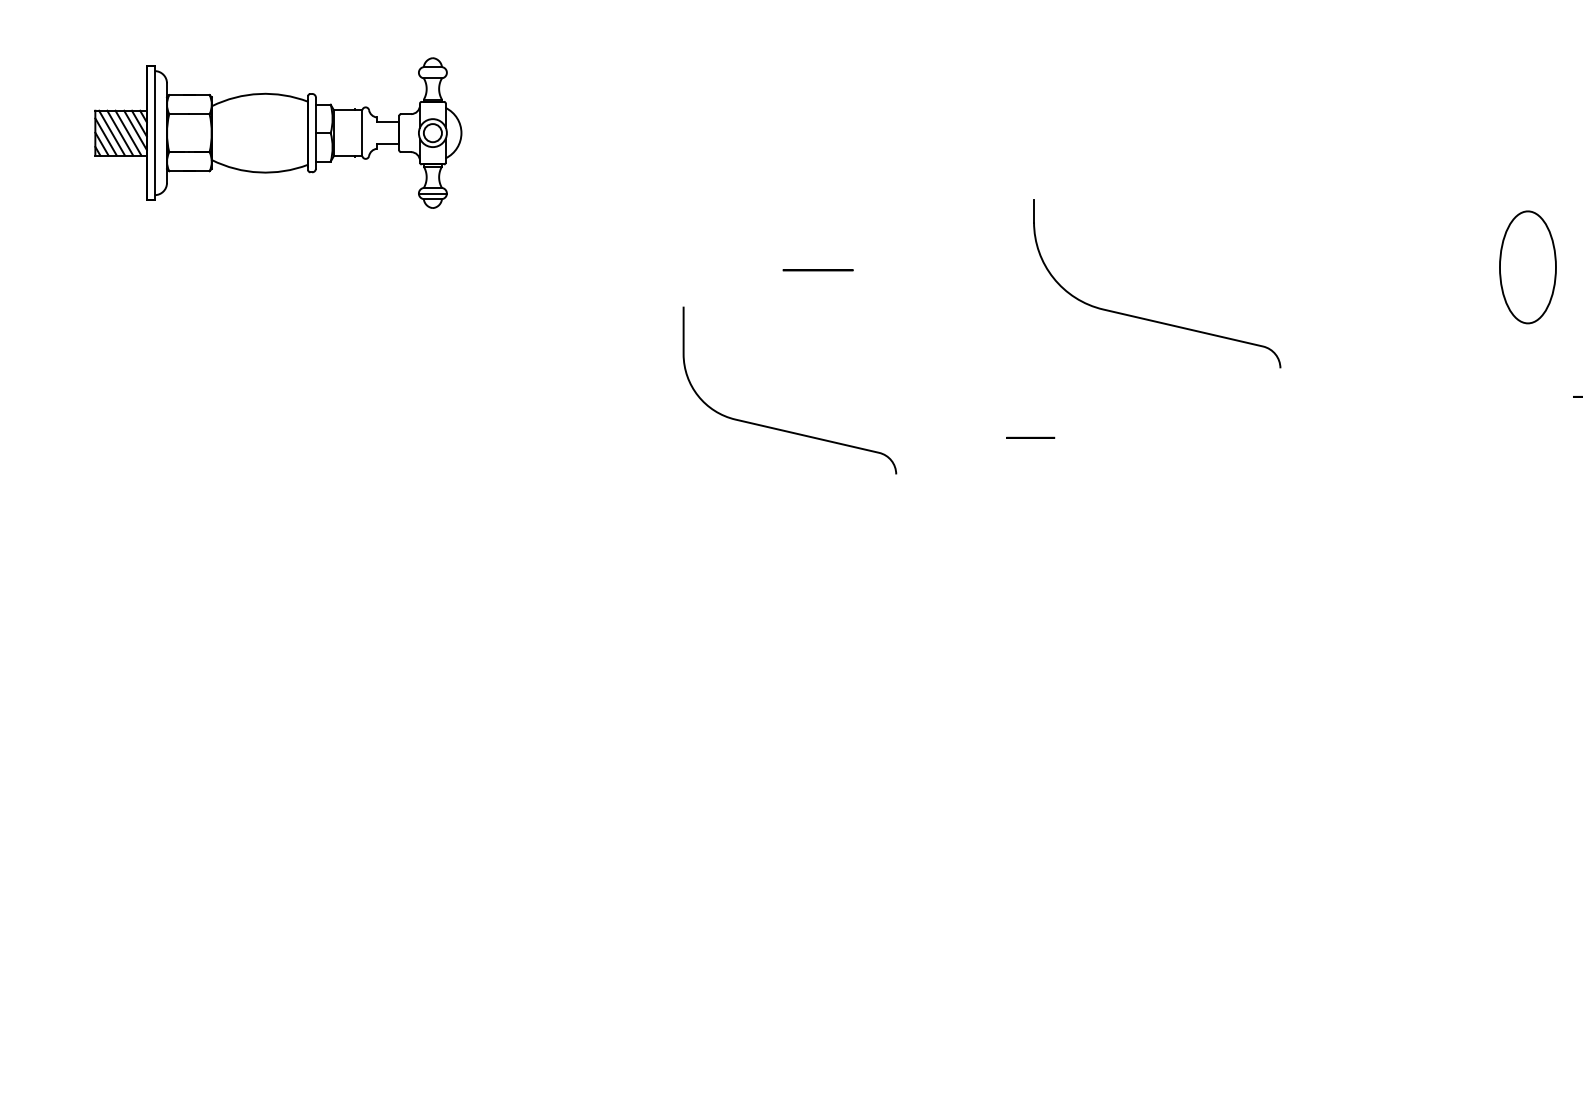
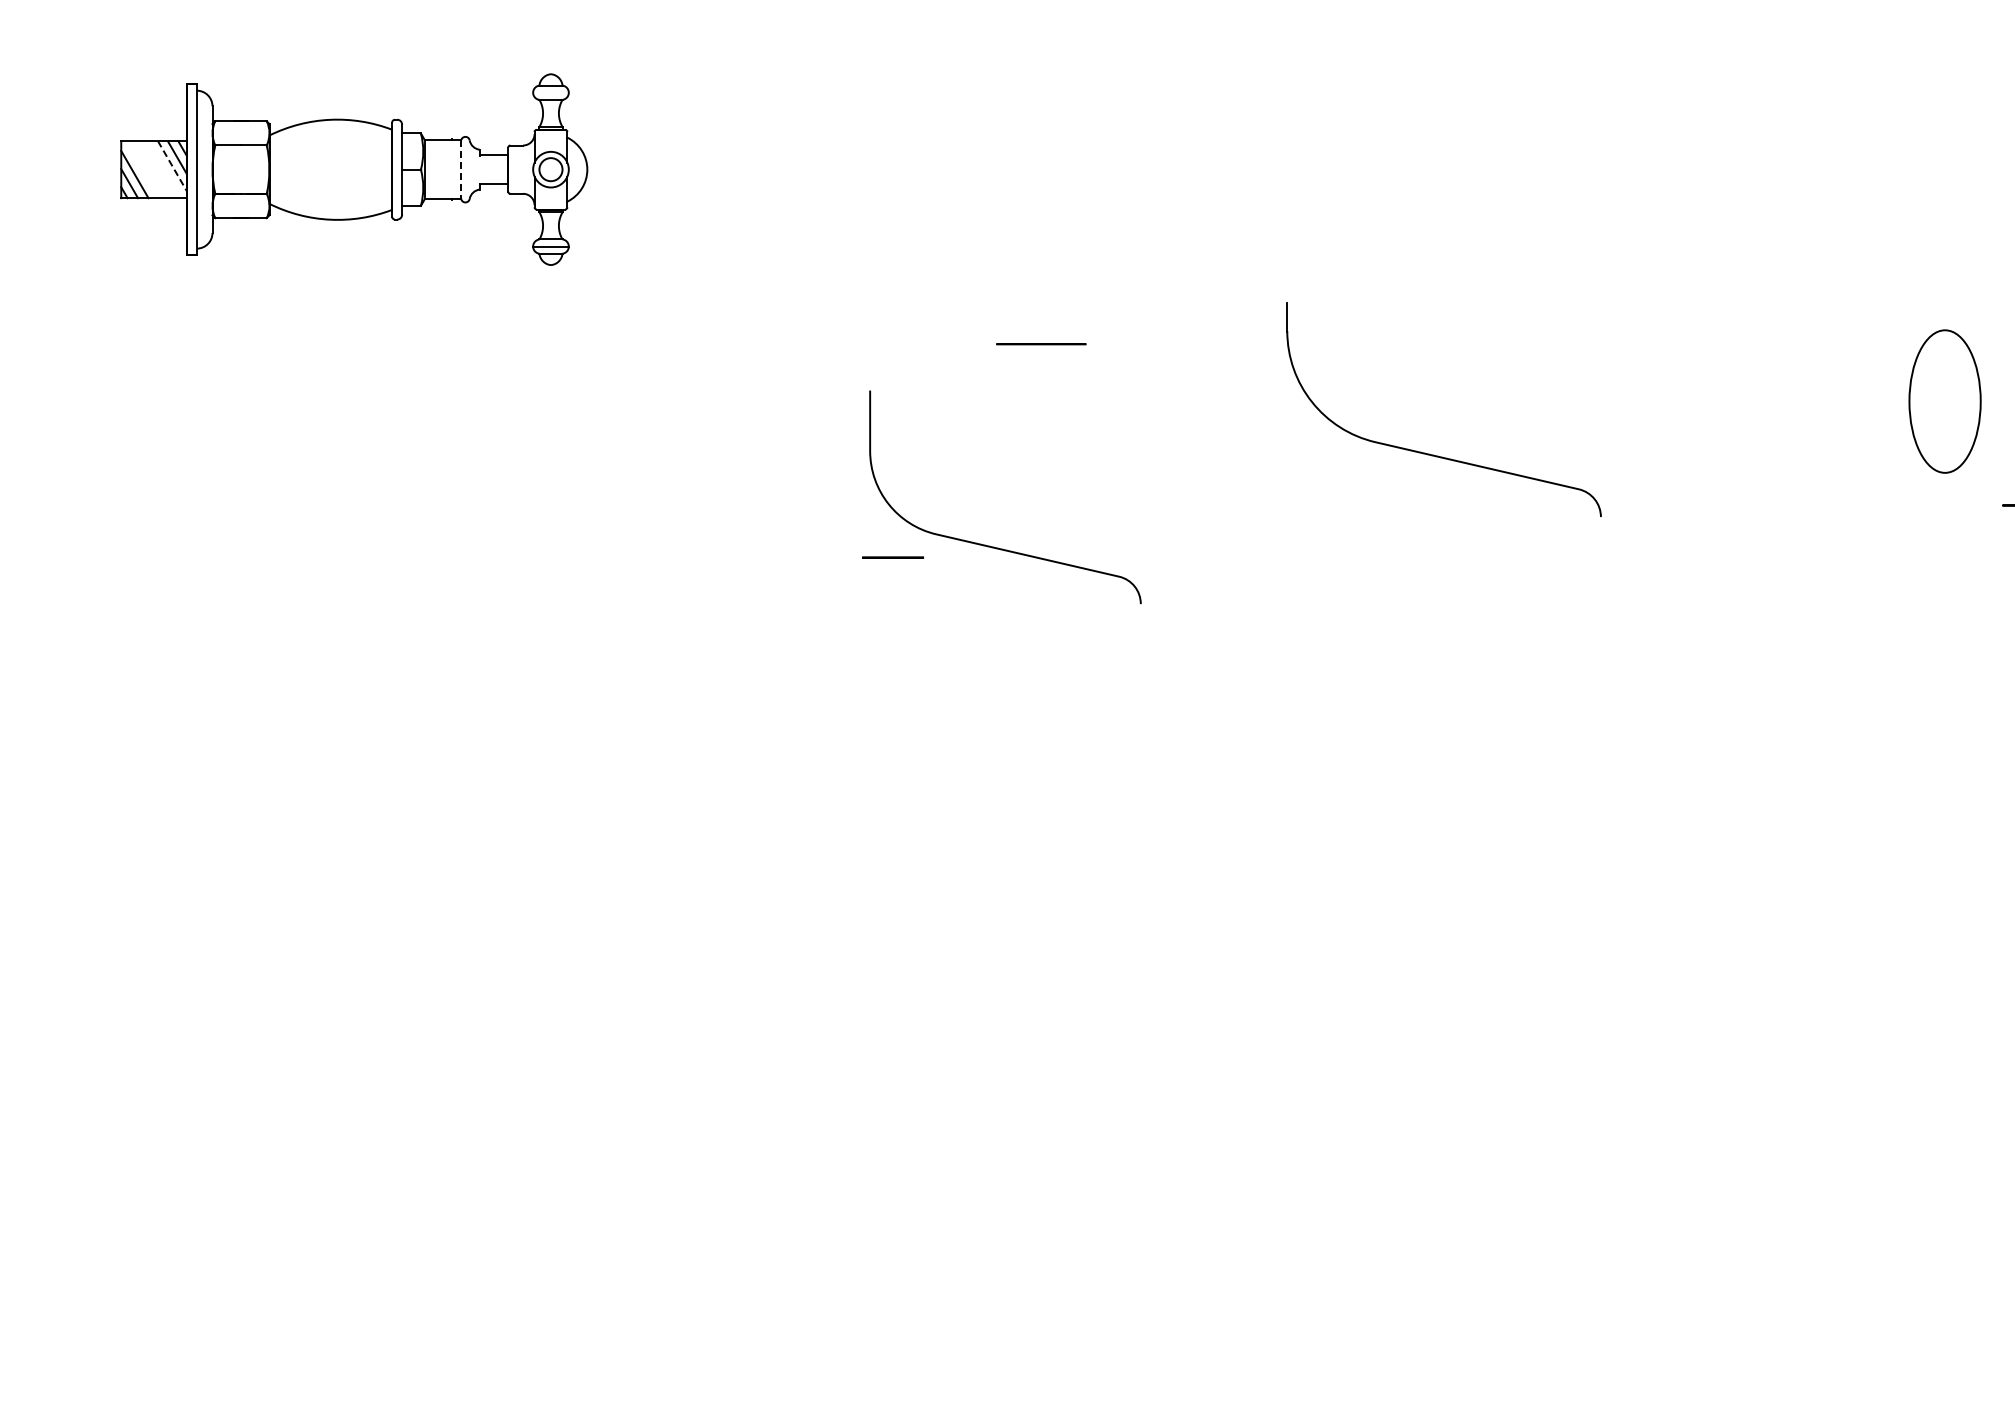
line: (135, 130) -> (172, 166), solid -> dashed
line: (112, 133) -> (142, 169), removed
line: (119, 133) -> (152, 169), removed
line: (127, 133) -> (162, 169), removed
line: (362, 133) -> (461, 170), solid -> dashed
part: (1527, 267) -> (1944, 401), moved
part: (1148, 319) -> (1433, 454), moved
line: (1031, 437) -> (893, 557), moved

